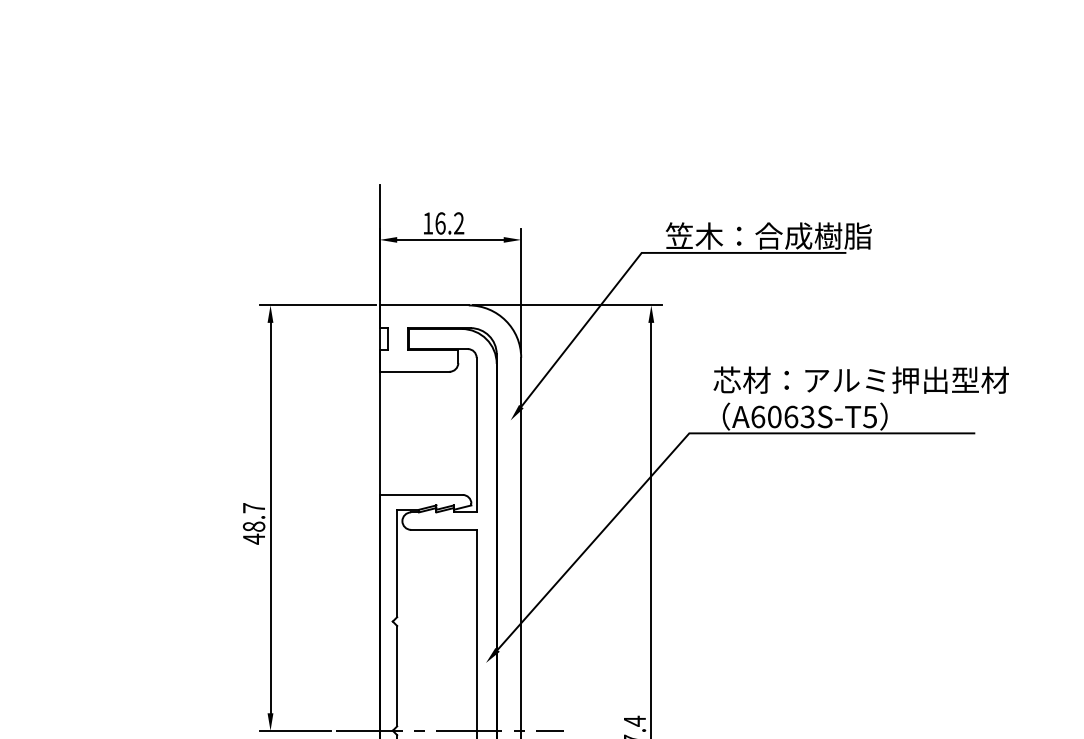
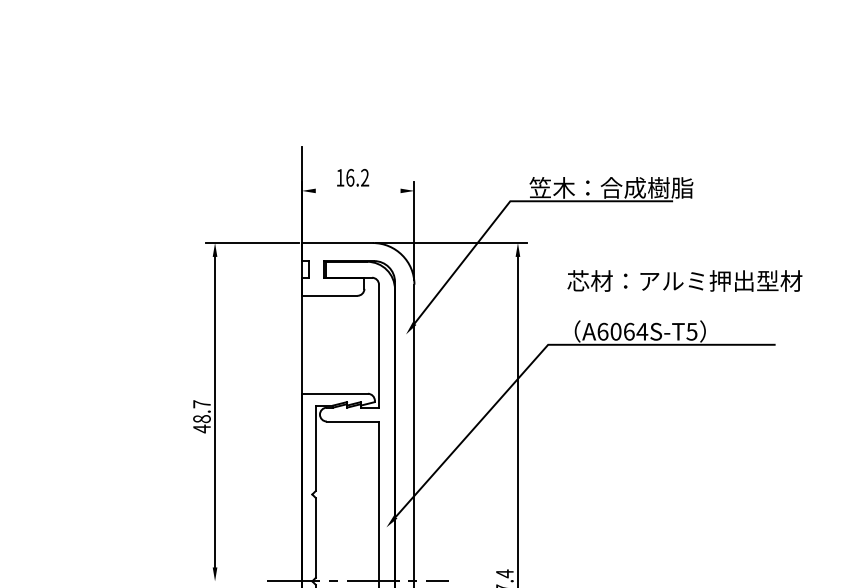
line: (450, 239) -> (358, 190), removed
text: (860, 379) -> (684, 280), moved
text: (807, 416) -> (642, 331), A6063S-T5 -> A6064S-T5
line: (295, 730) -> (234, 581), removed

